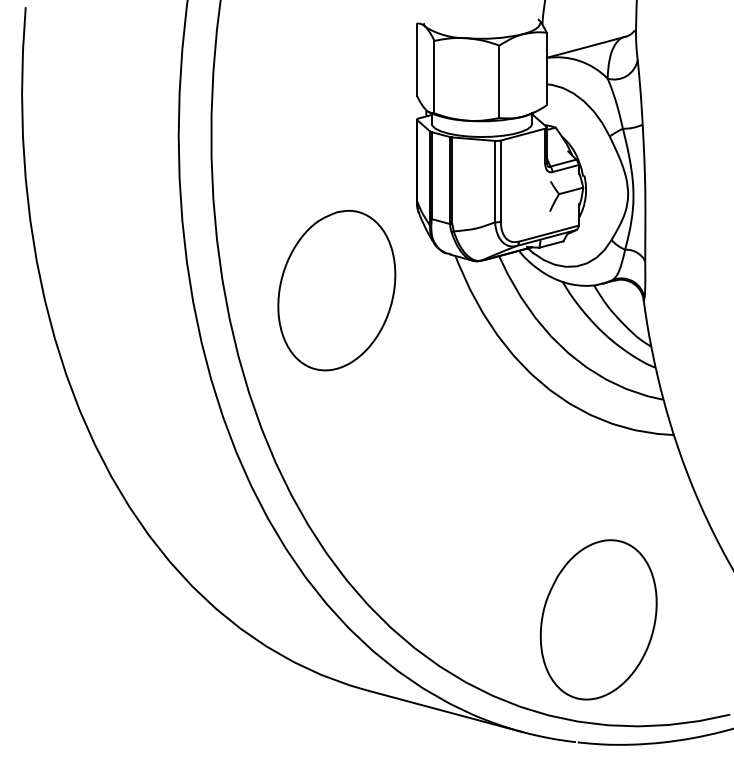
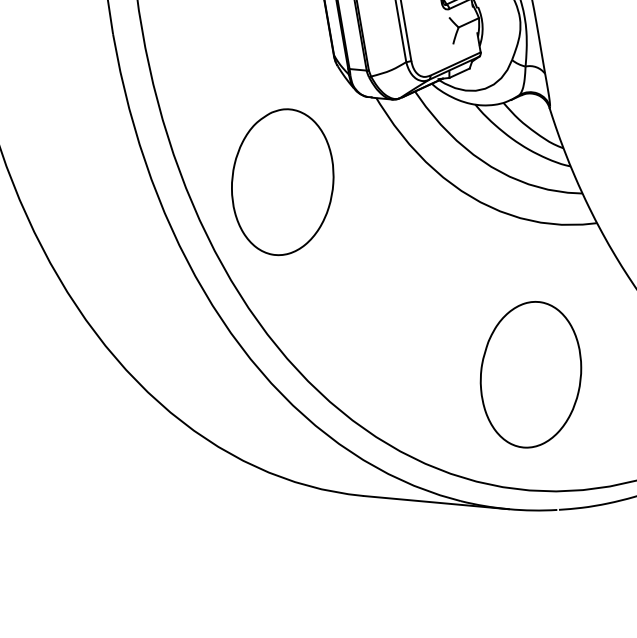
part: (336, 290) -> (282, 182), moved
part: (598, 619) -> (530, 374), moved

